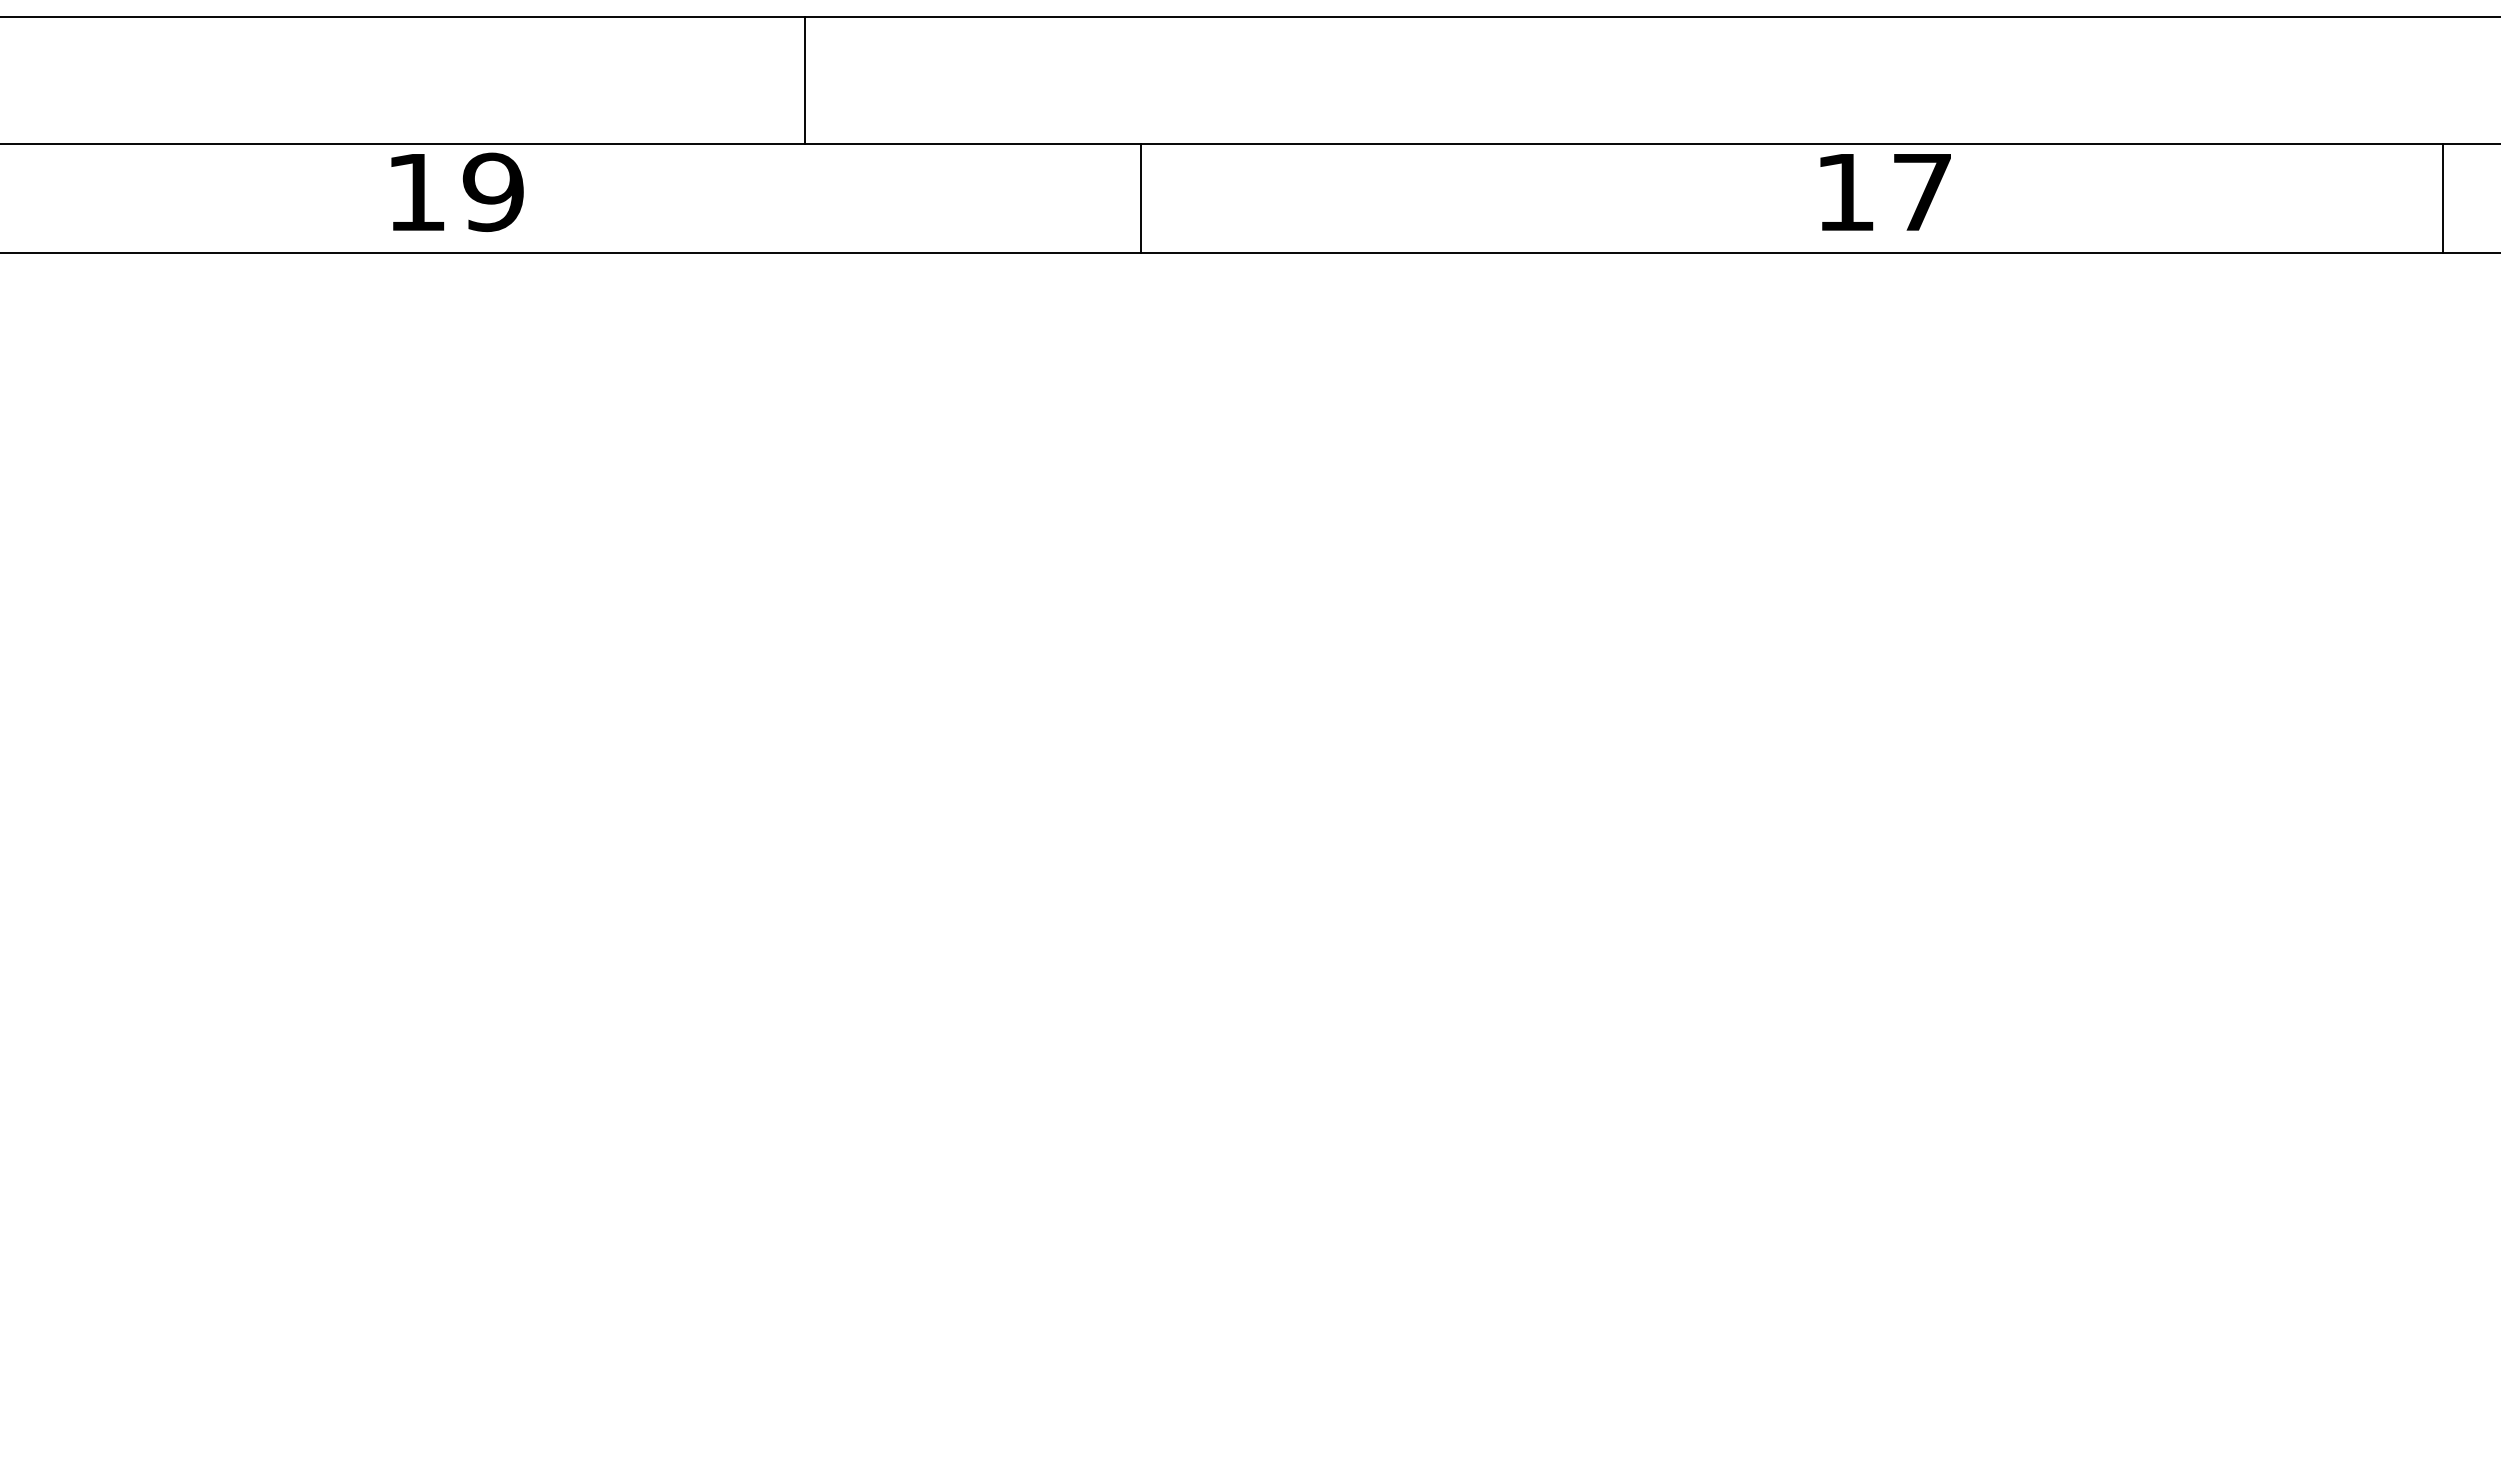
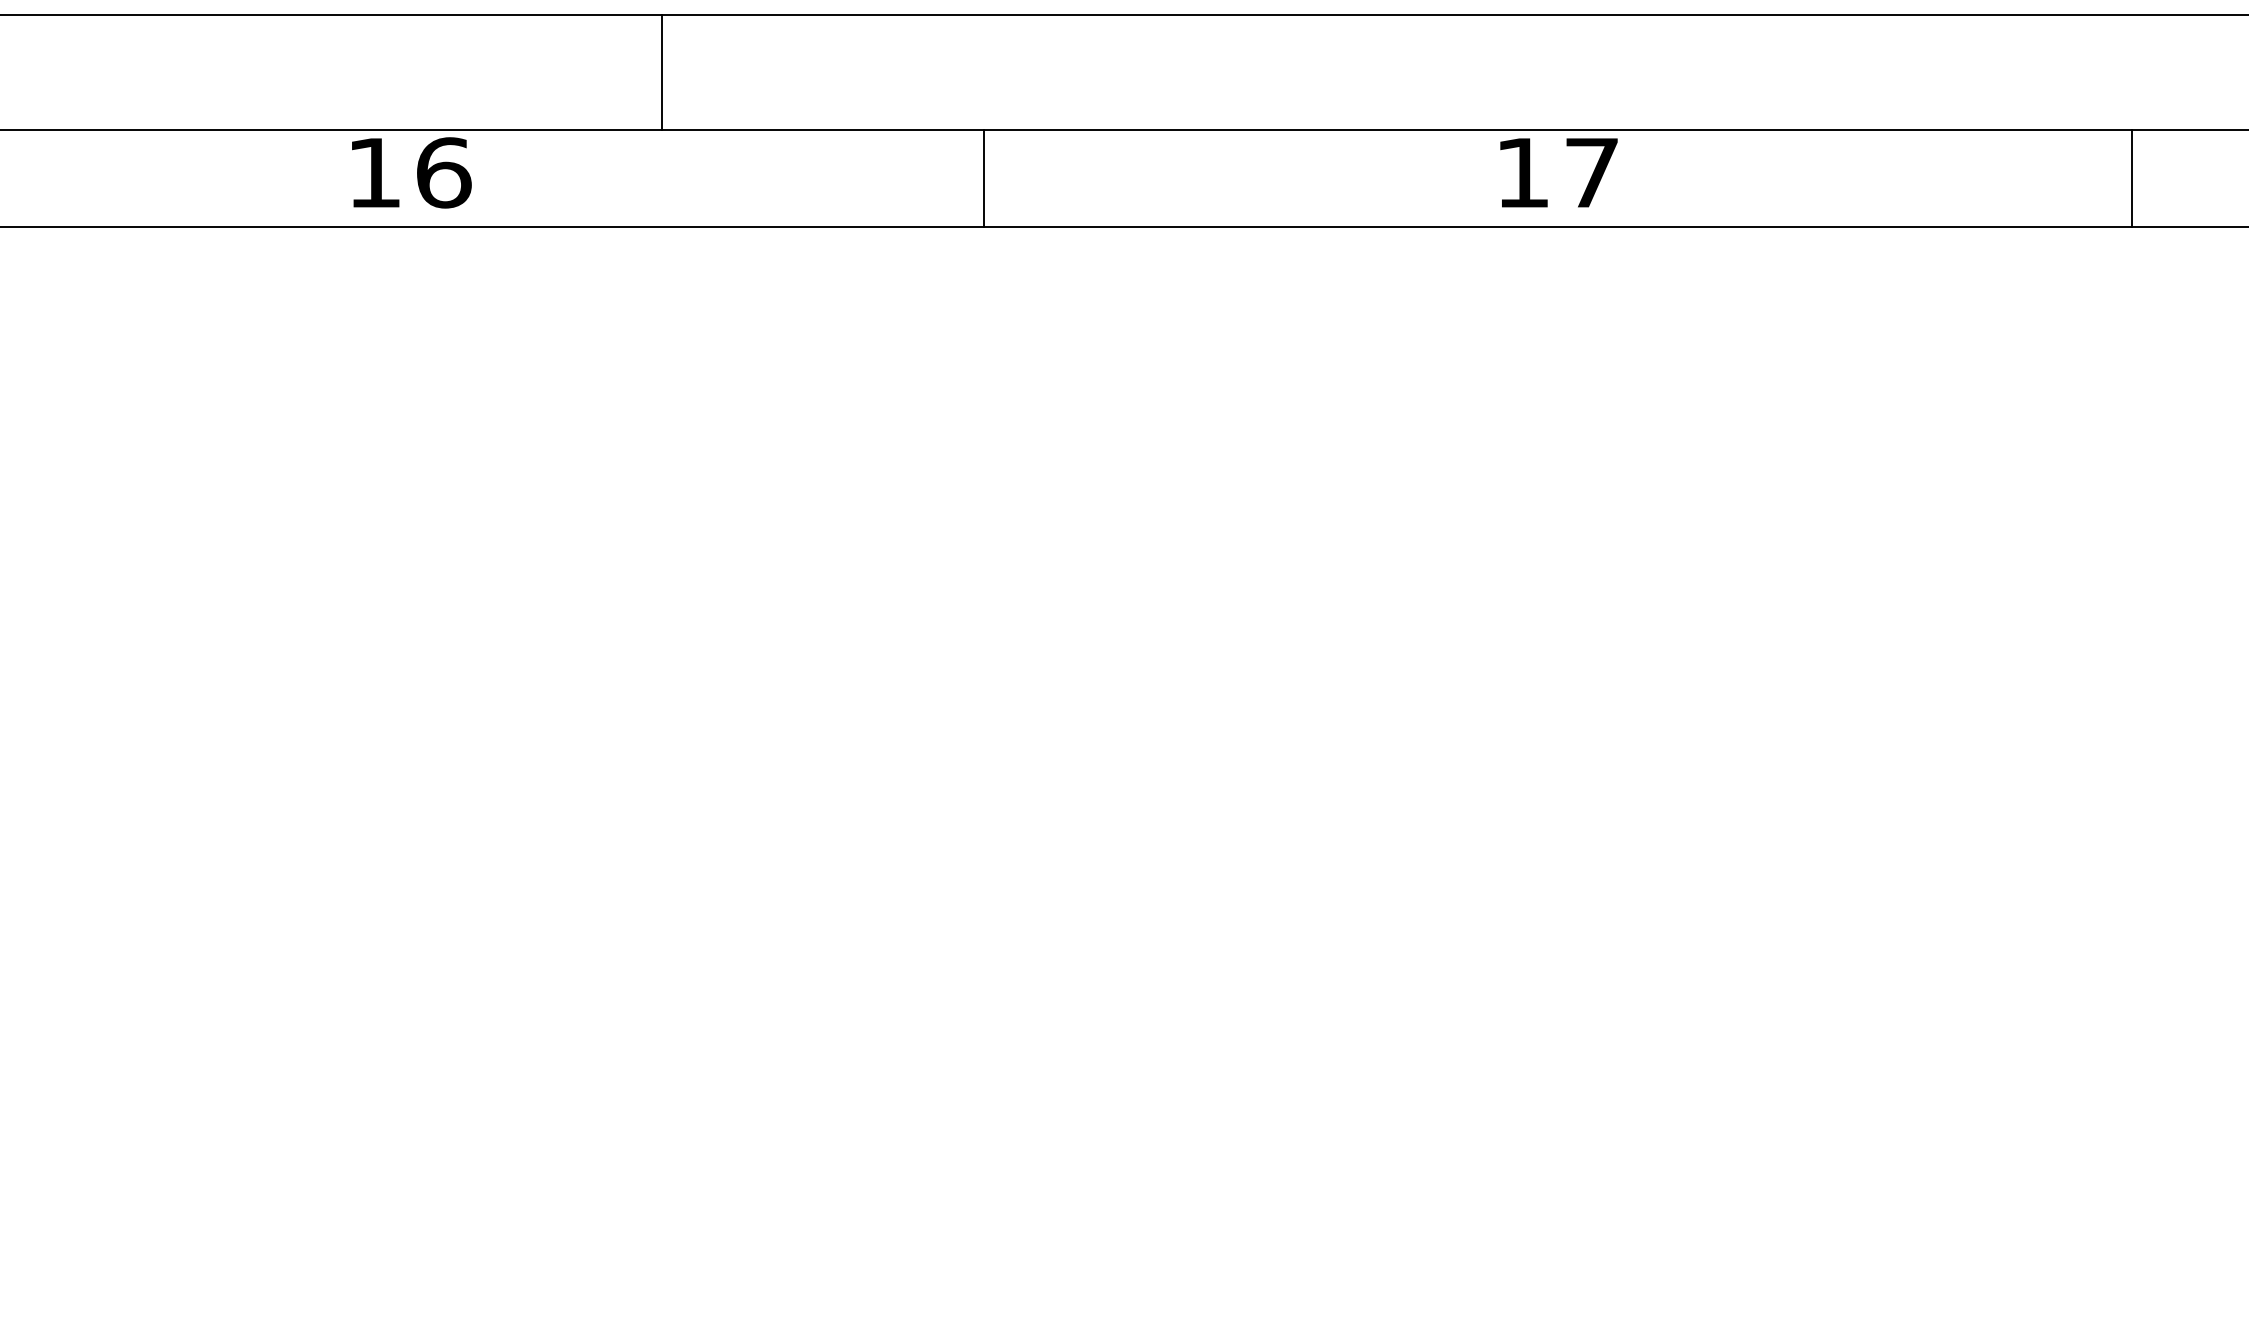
line: (805, 80) -> (662, 72), moved
text: (493, 192) -> (443, 173), 19 -> 16
text: (1885, 192) -> (1558, 173), moved
line: (1140, 198) -> (983, 178), moved
line: (2442, 198) -> (2131, 178), moved

